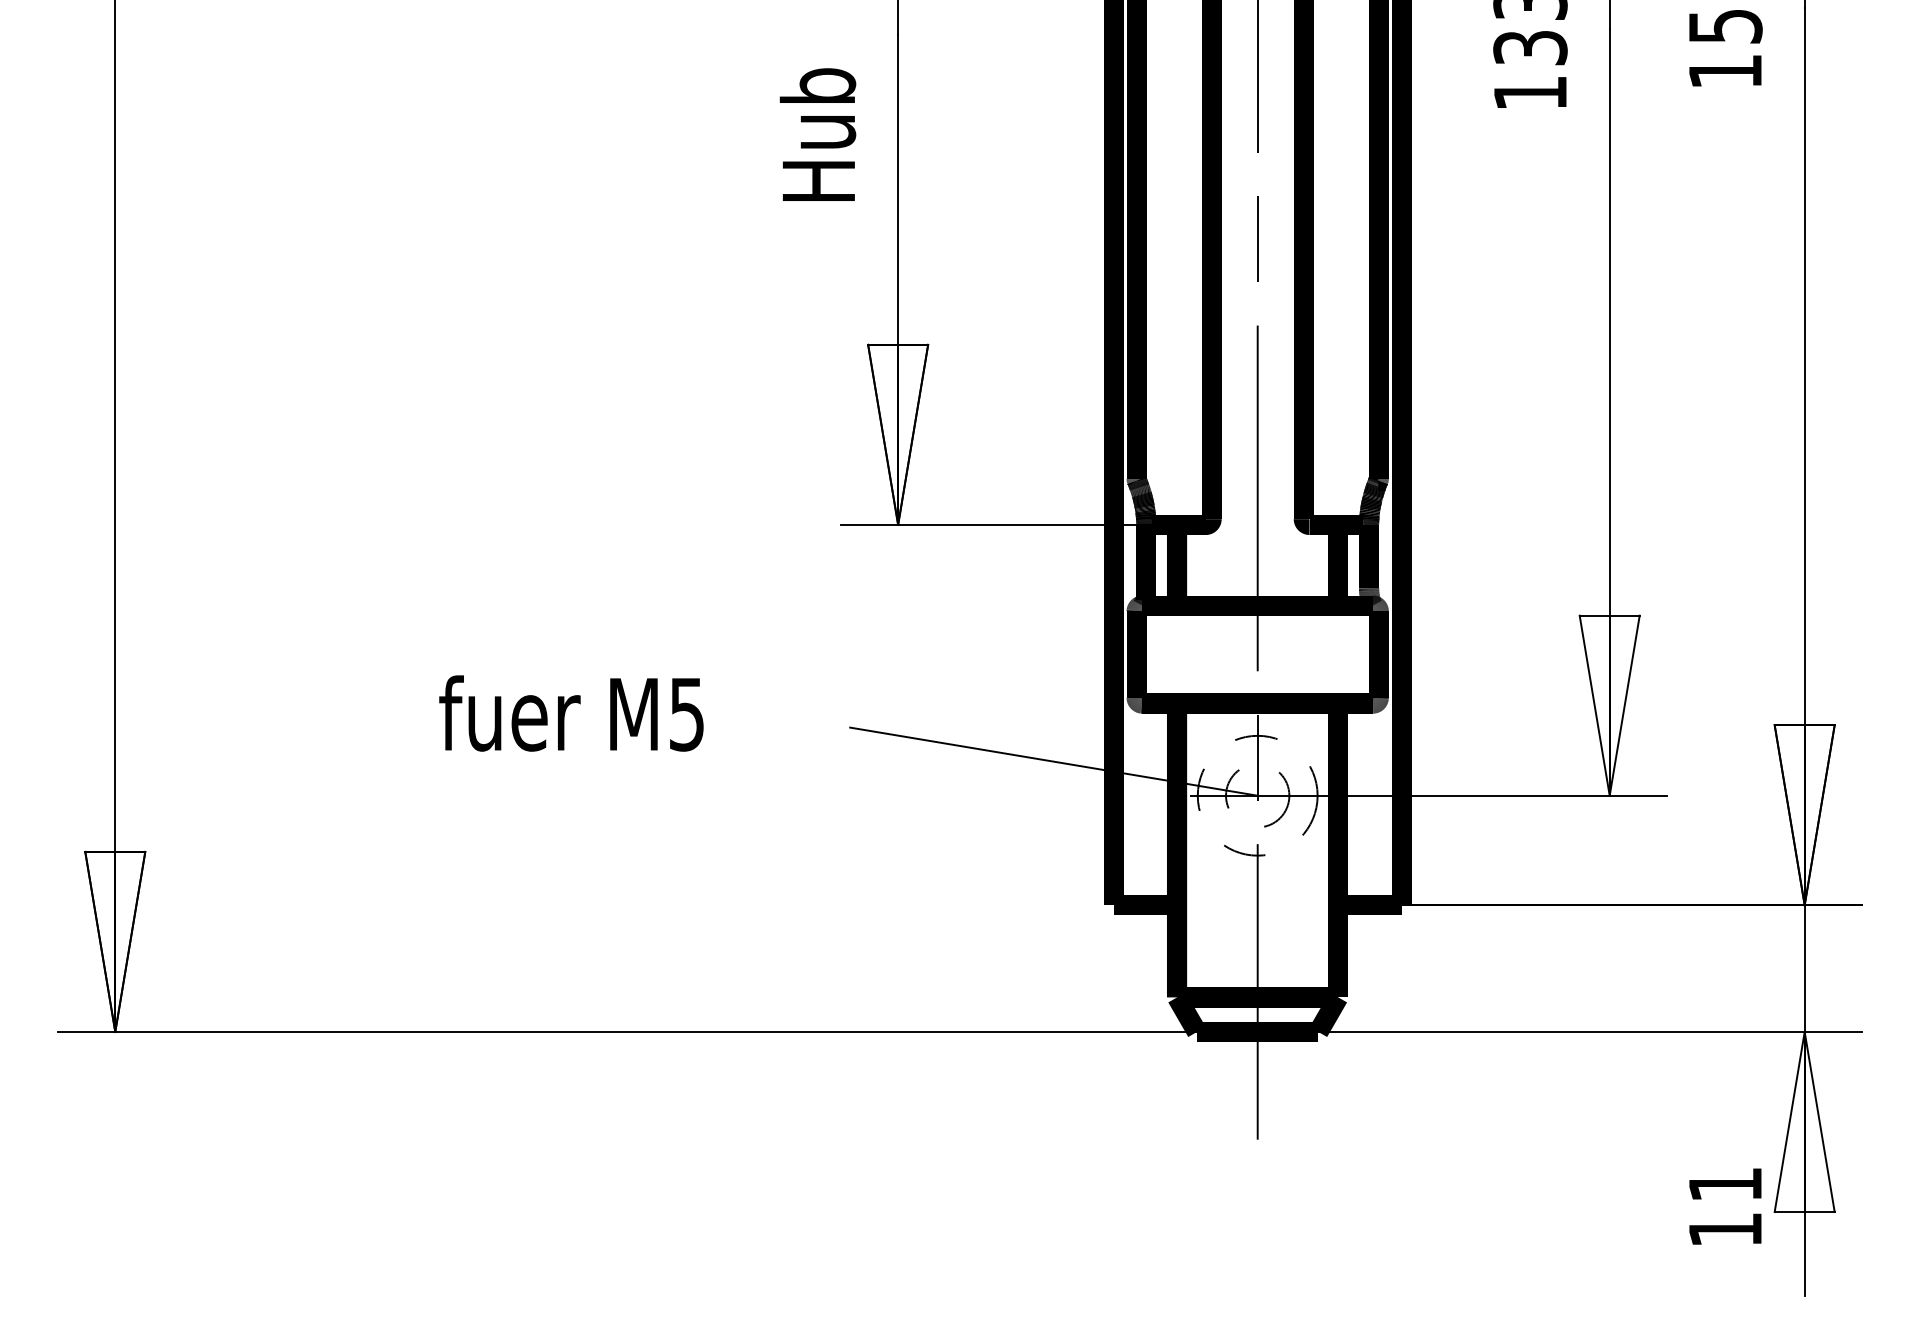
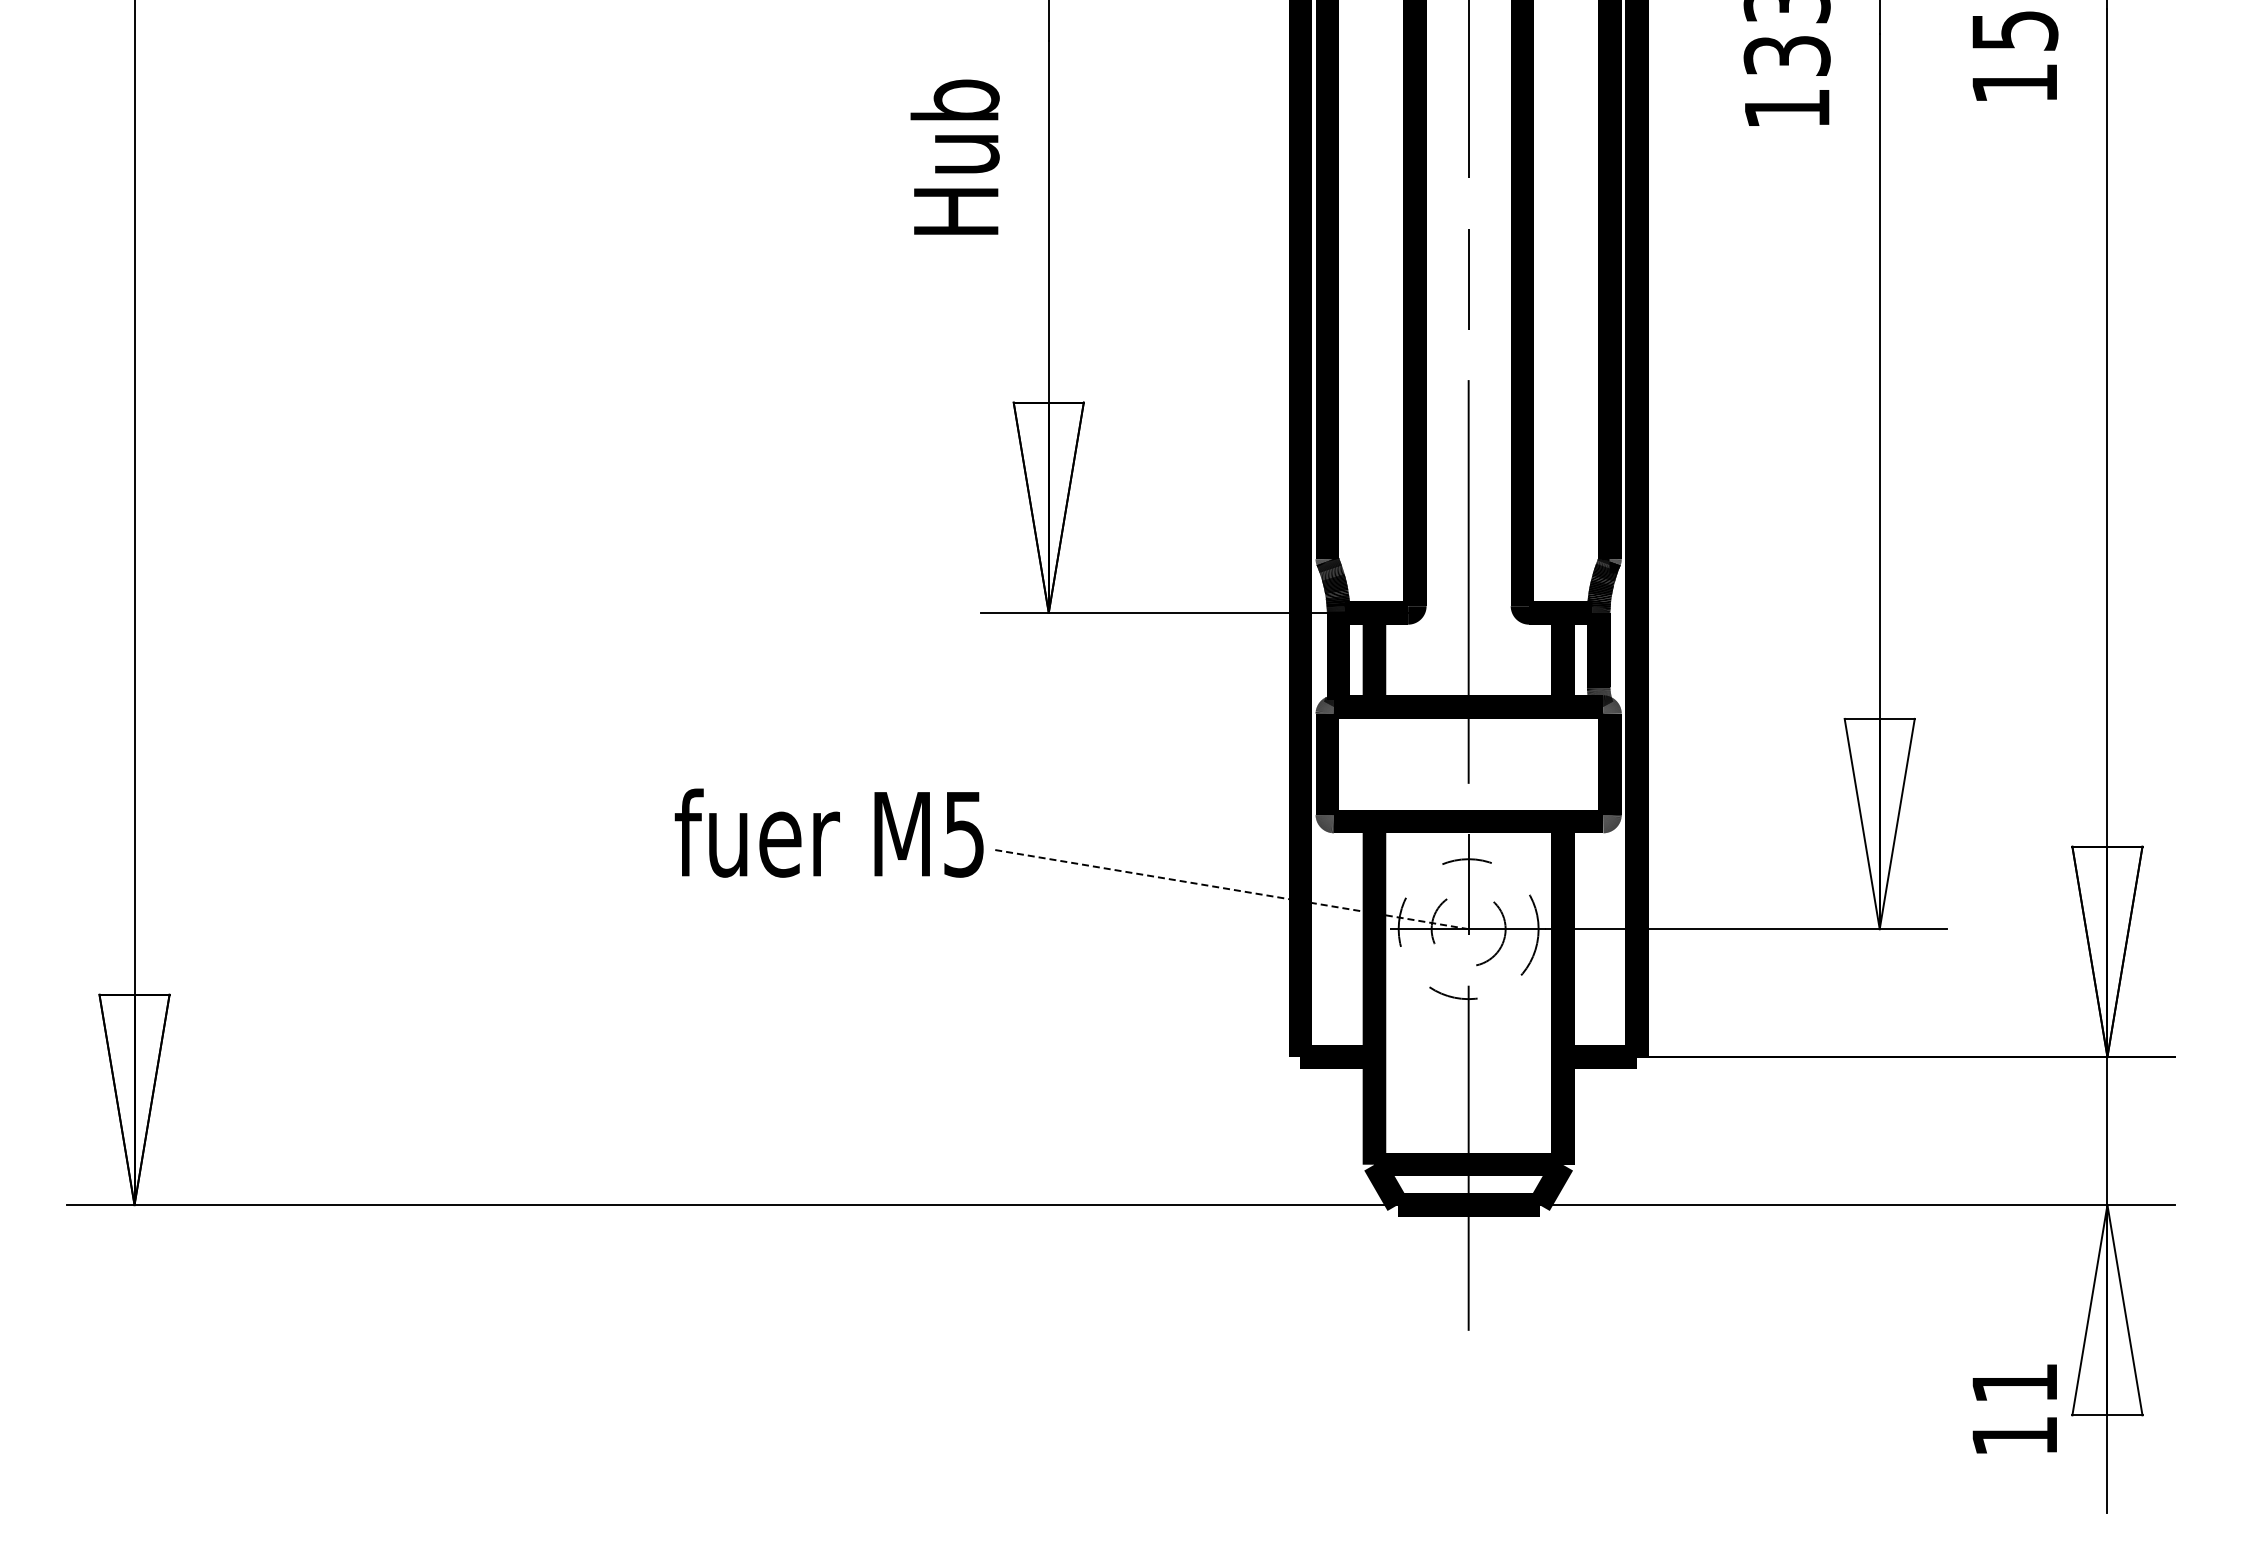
text: (570, 712) -> (828, 832), moved
line: (1053, 761) -> (1230, 889), solid -> dashed

